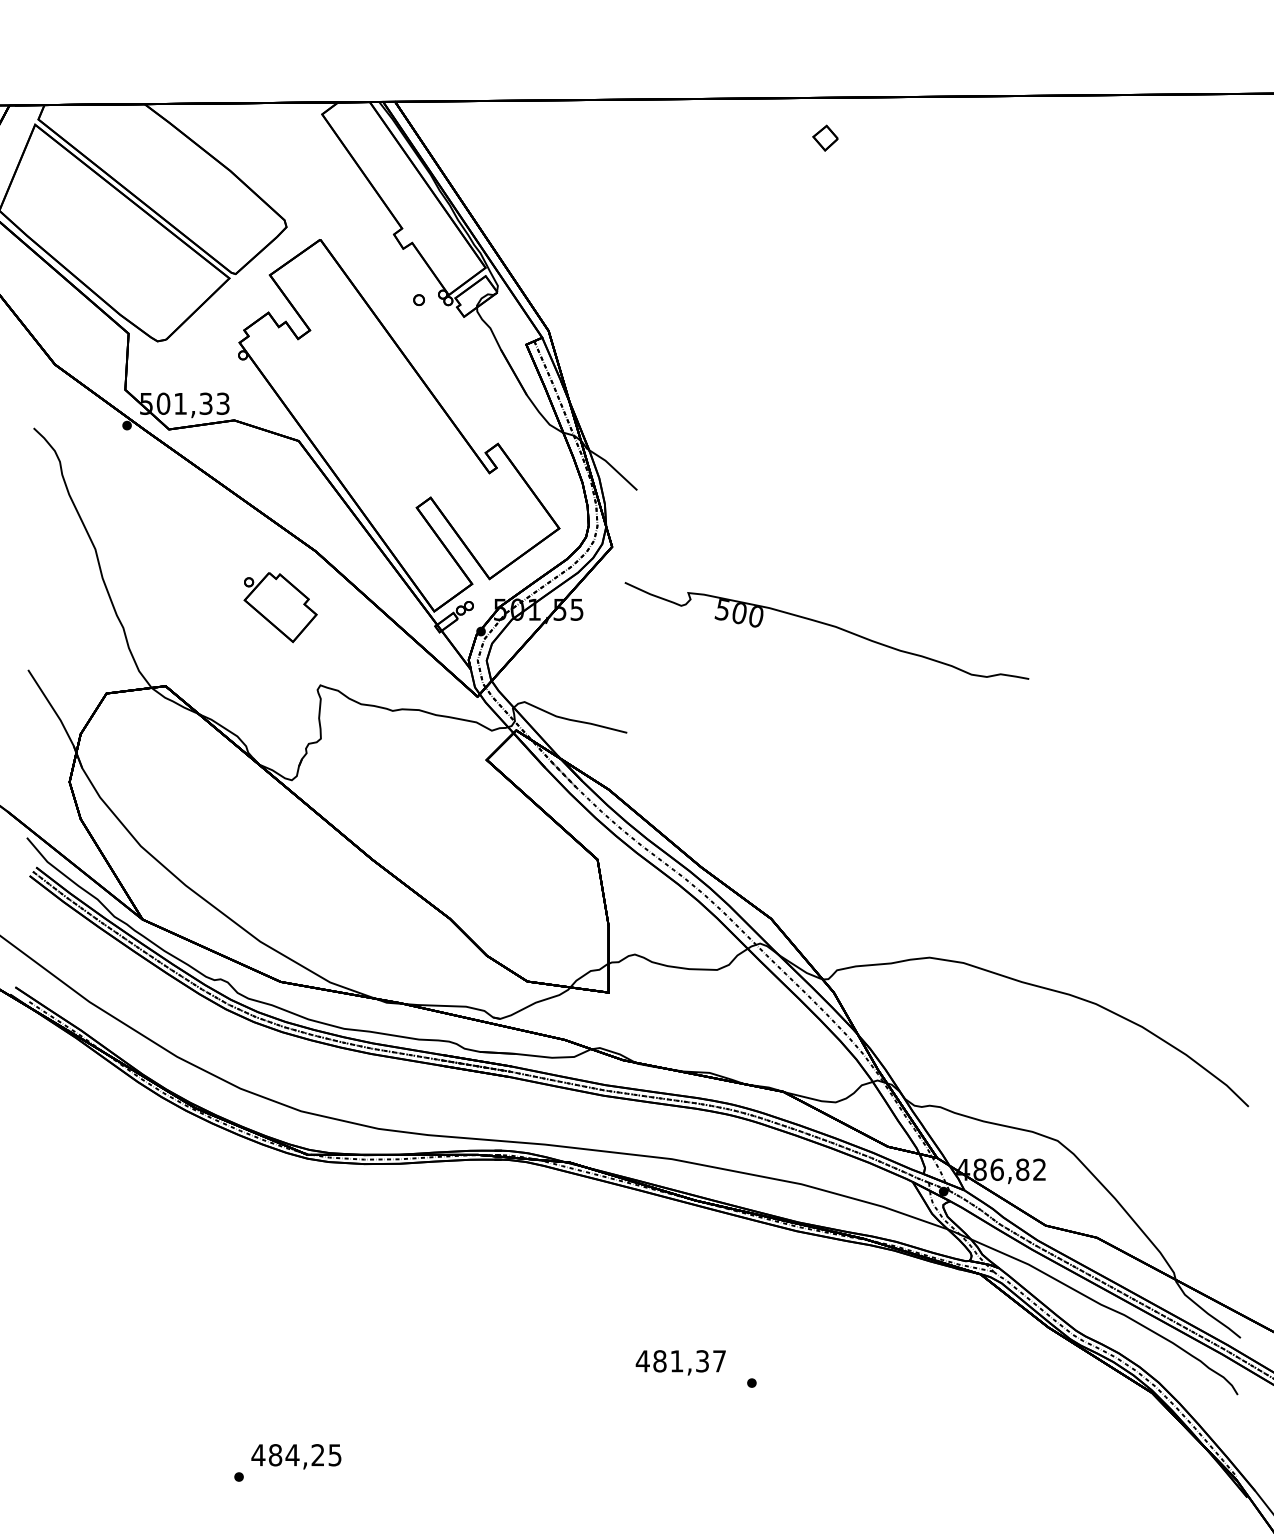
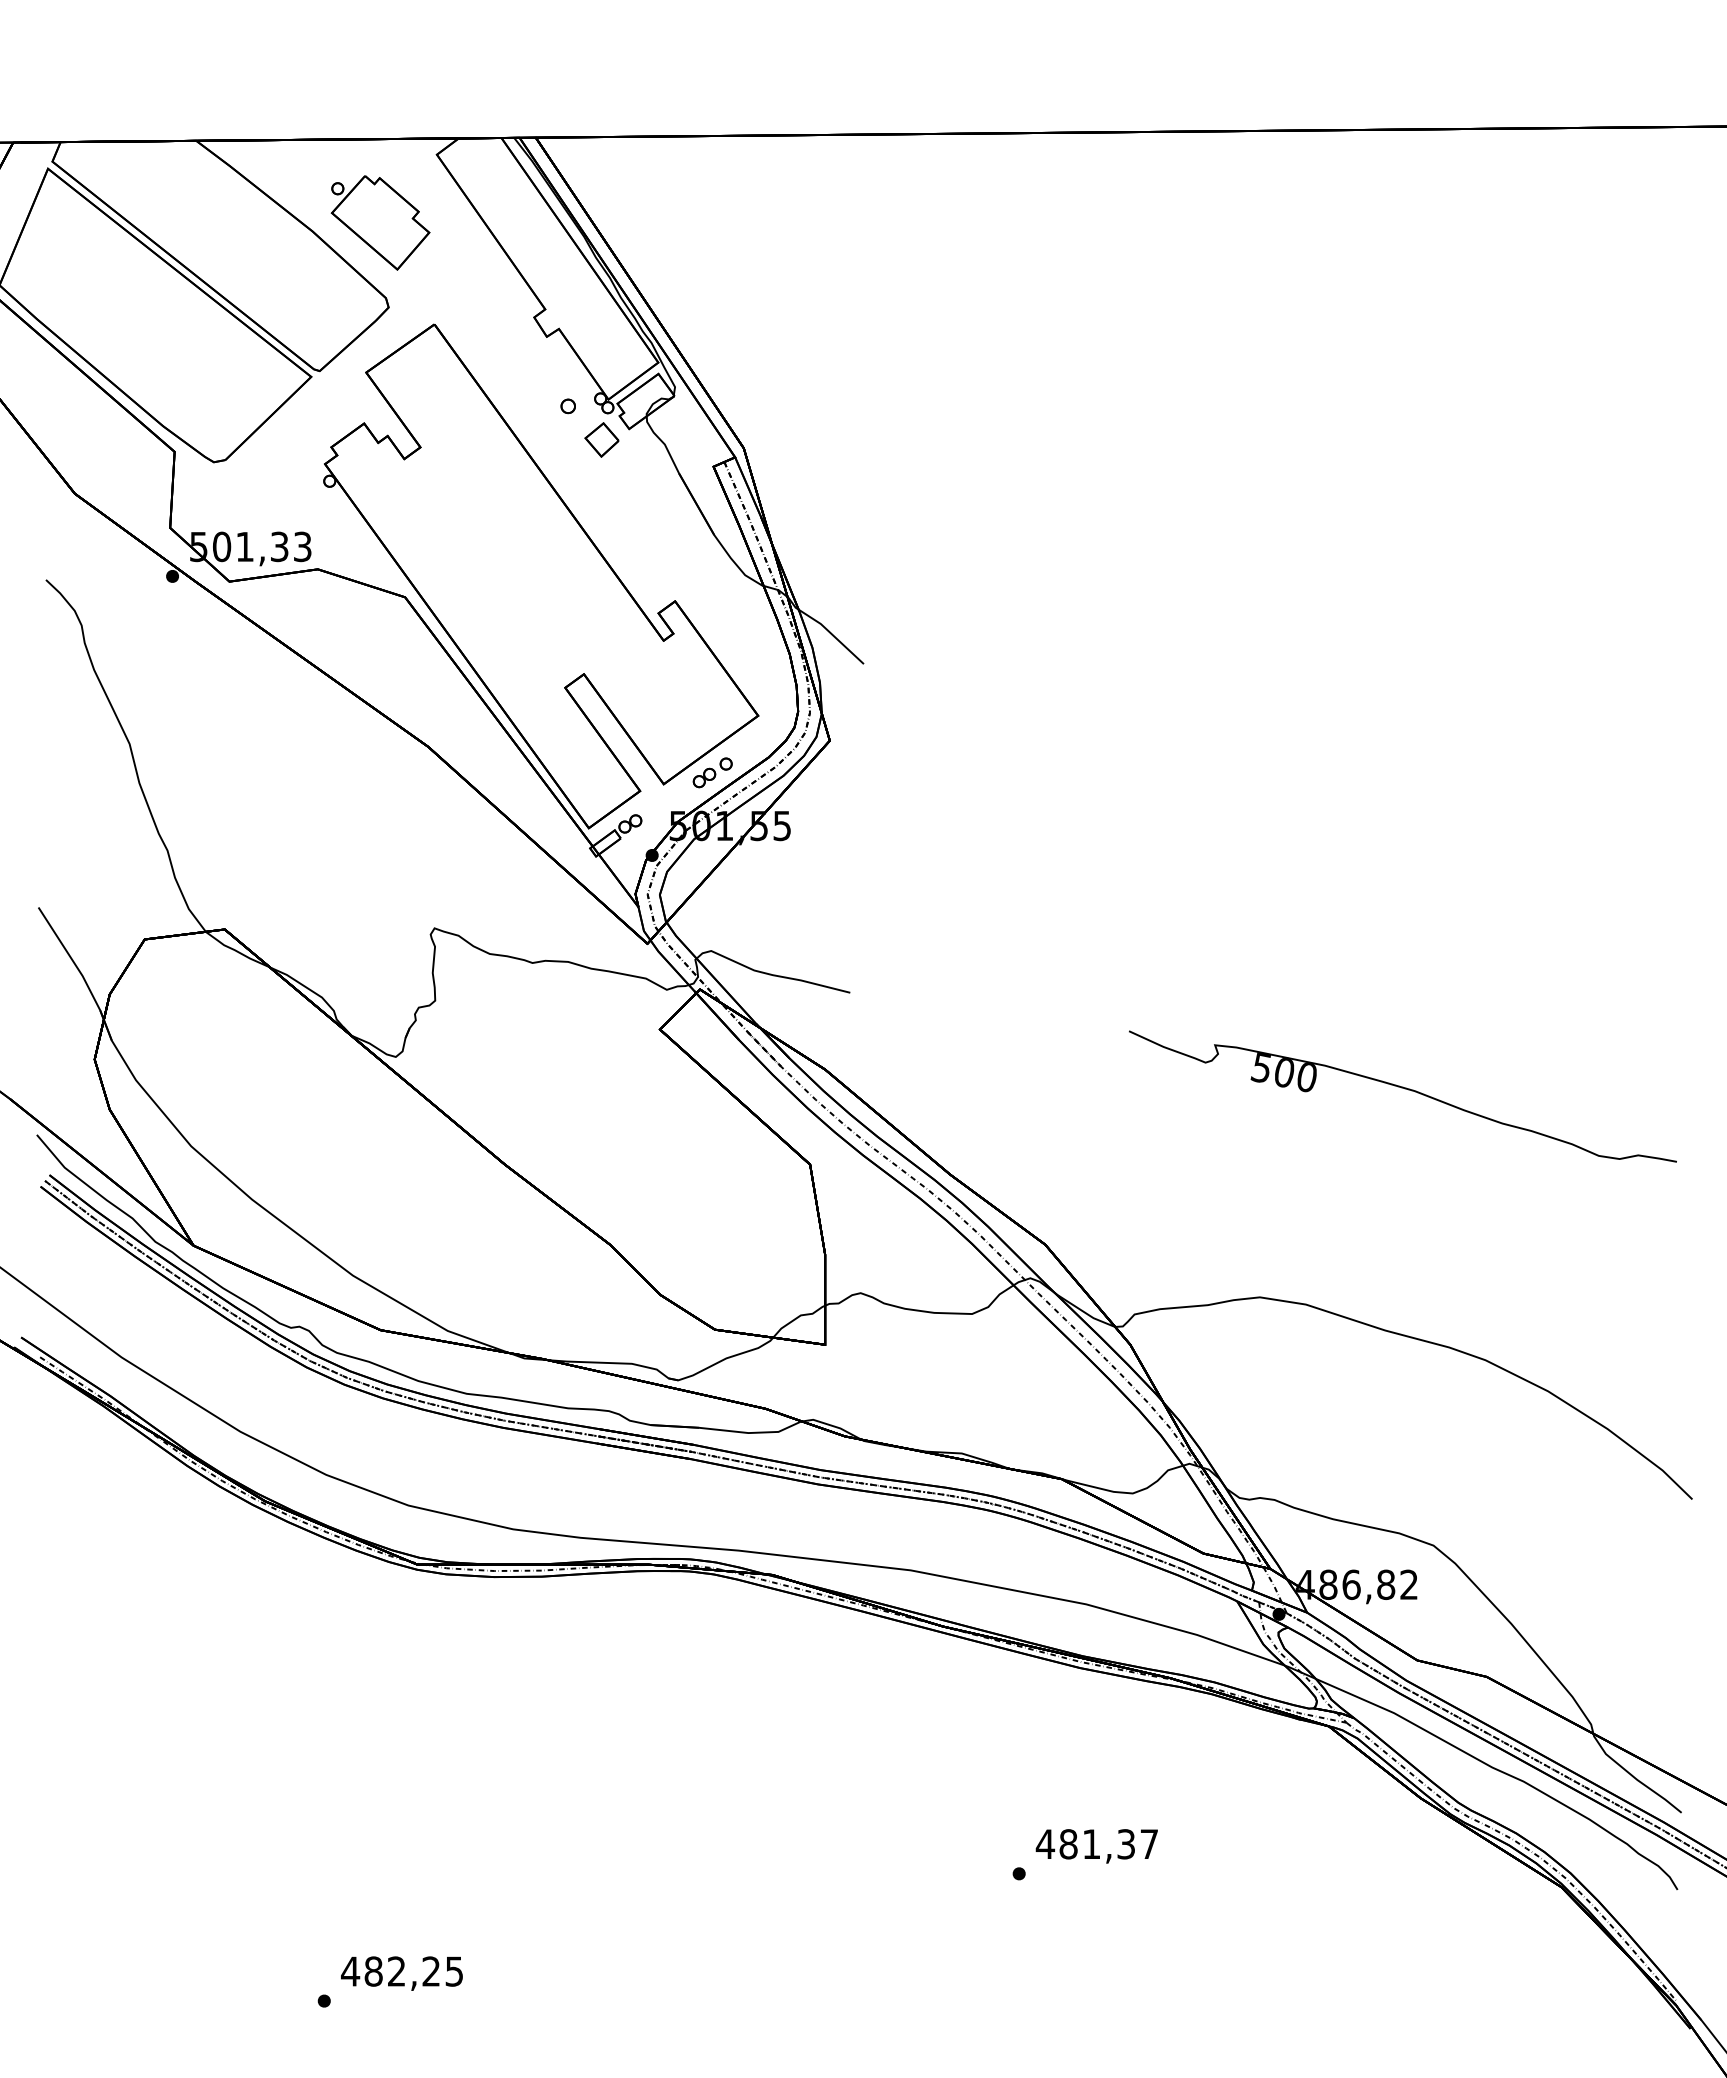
part: (825, 137) -> (601, 439), moved
part: (525, 570) -> (712, 772), added
part: (280, 607) -> (380, 222), moved
part: (828, 625) -> (1404, 1089), moved
text: (680, 1362) -> (1096, 1846), moved
text: (292, 1455) -> (396, 1971), 484,25 -> 482,25

